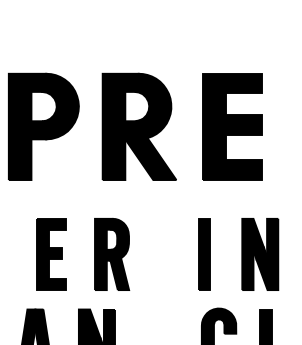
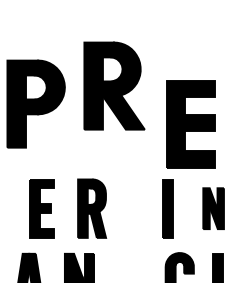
part: (138, 126) -> (113, 85), moved
part: (232, 126) -> (190, 124), moved
part: (260, 254) -> (213, 208), size x0.7

